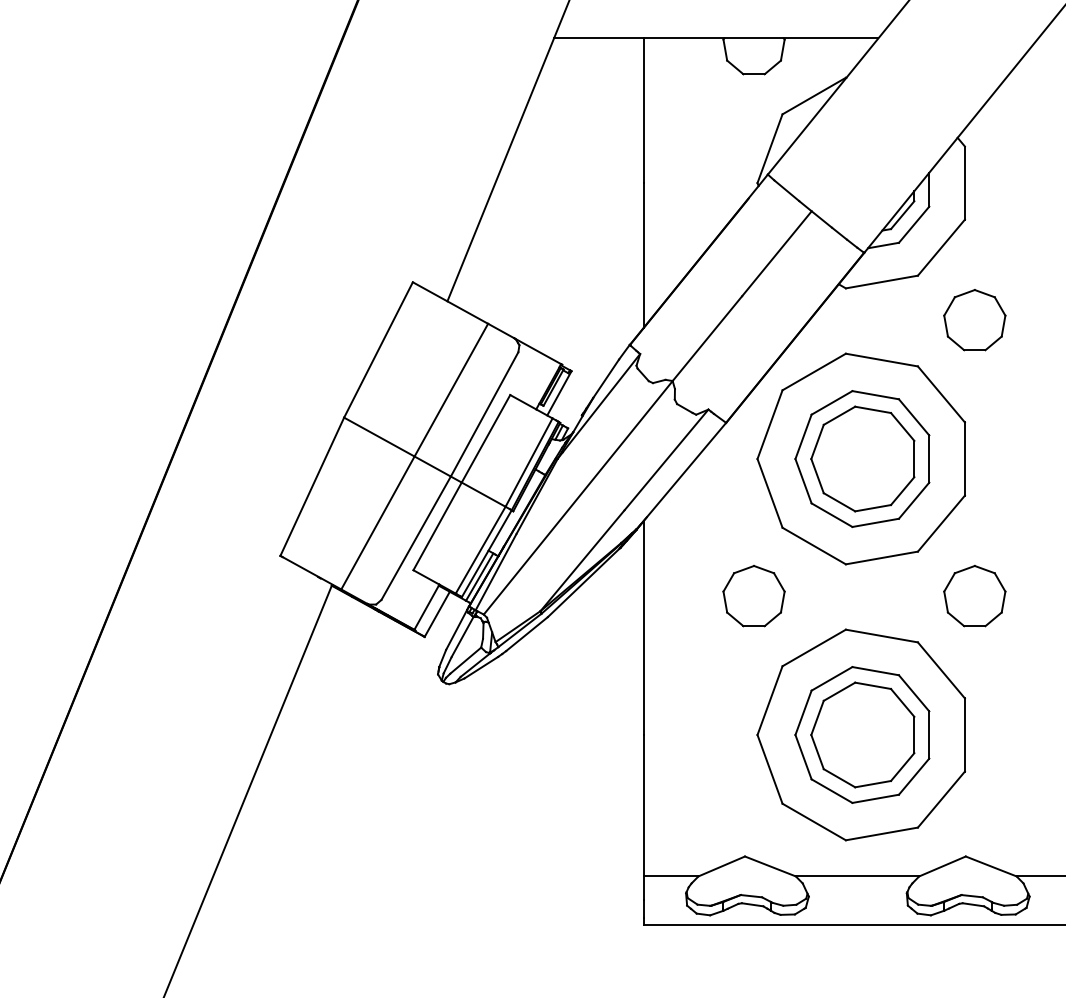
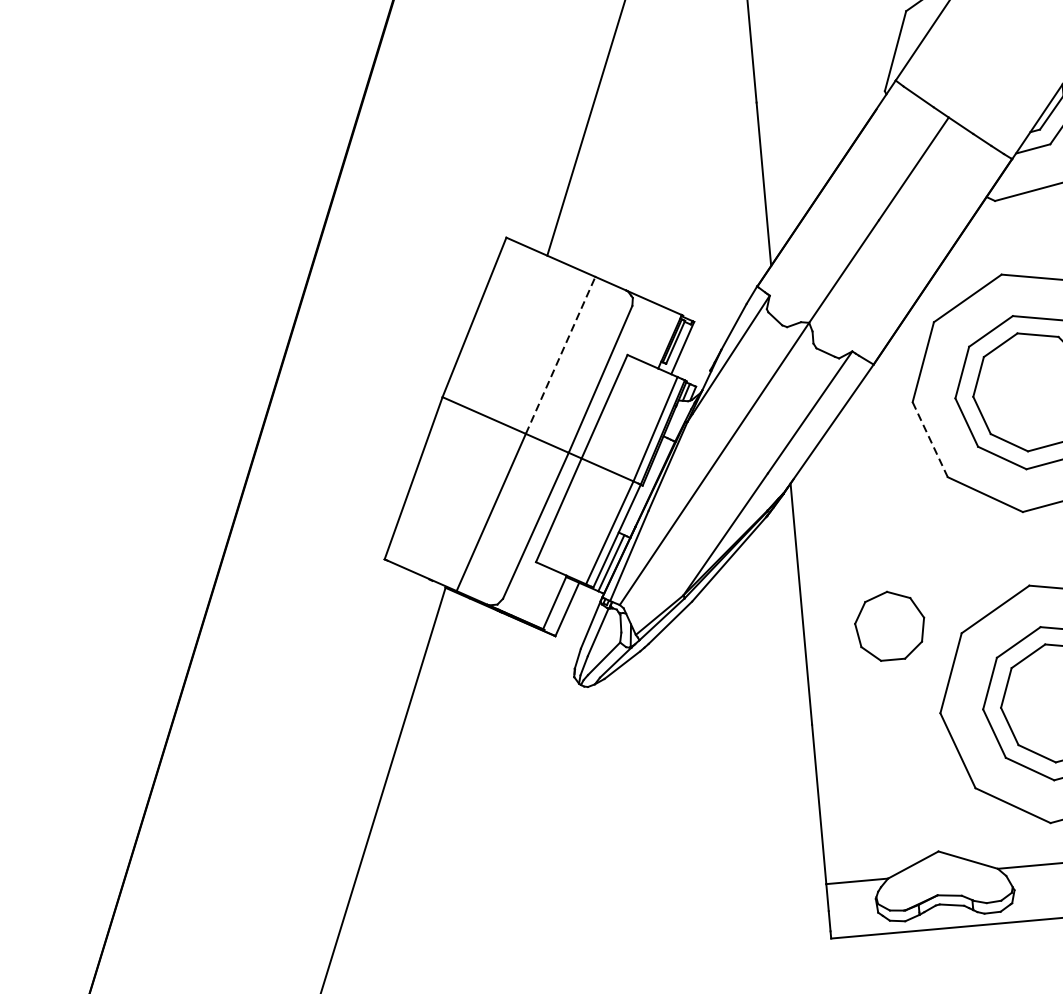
line: (451, 390) -> (560, 355), solid -> dashed
line: (770, 493) -> (930, 439), solid -> dashed
part: (753, 596) -> (889, 626), moved

